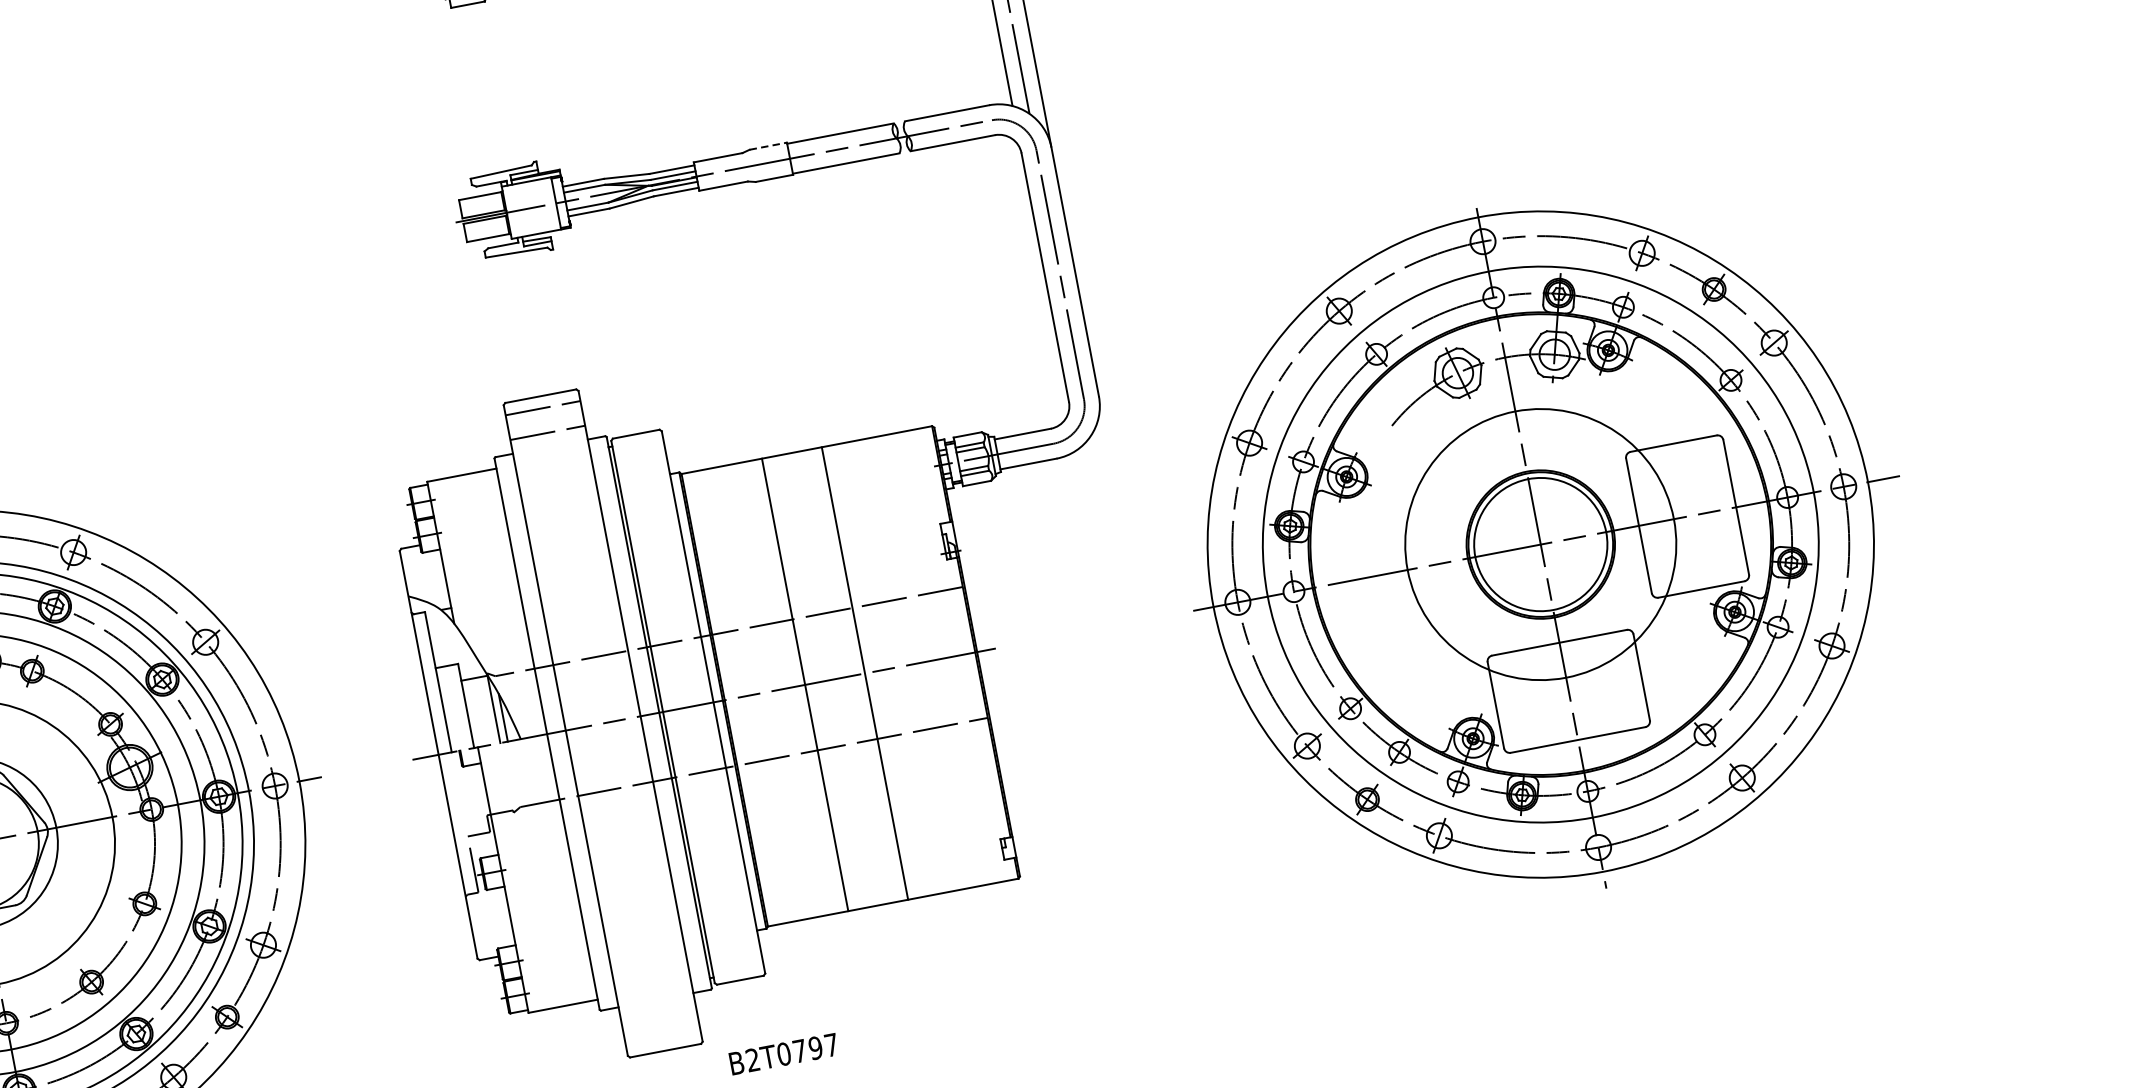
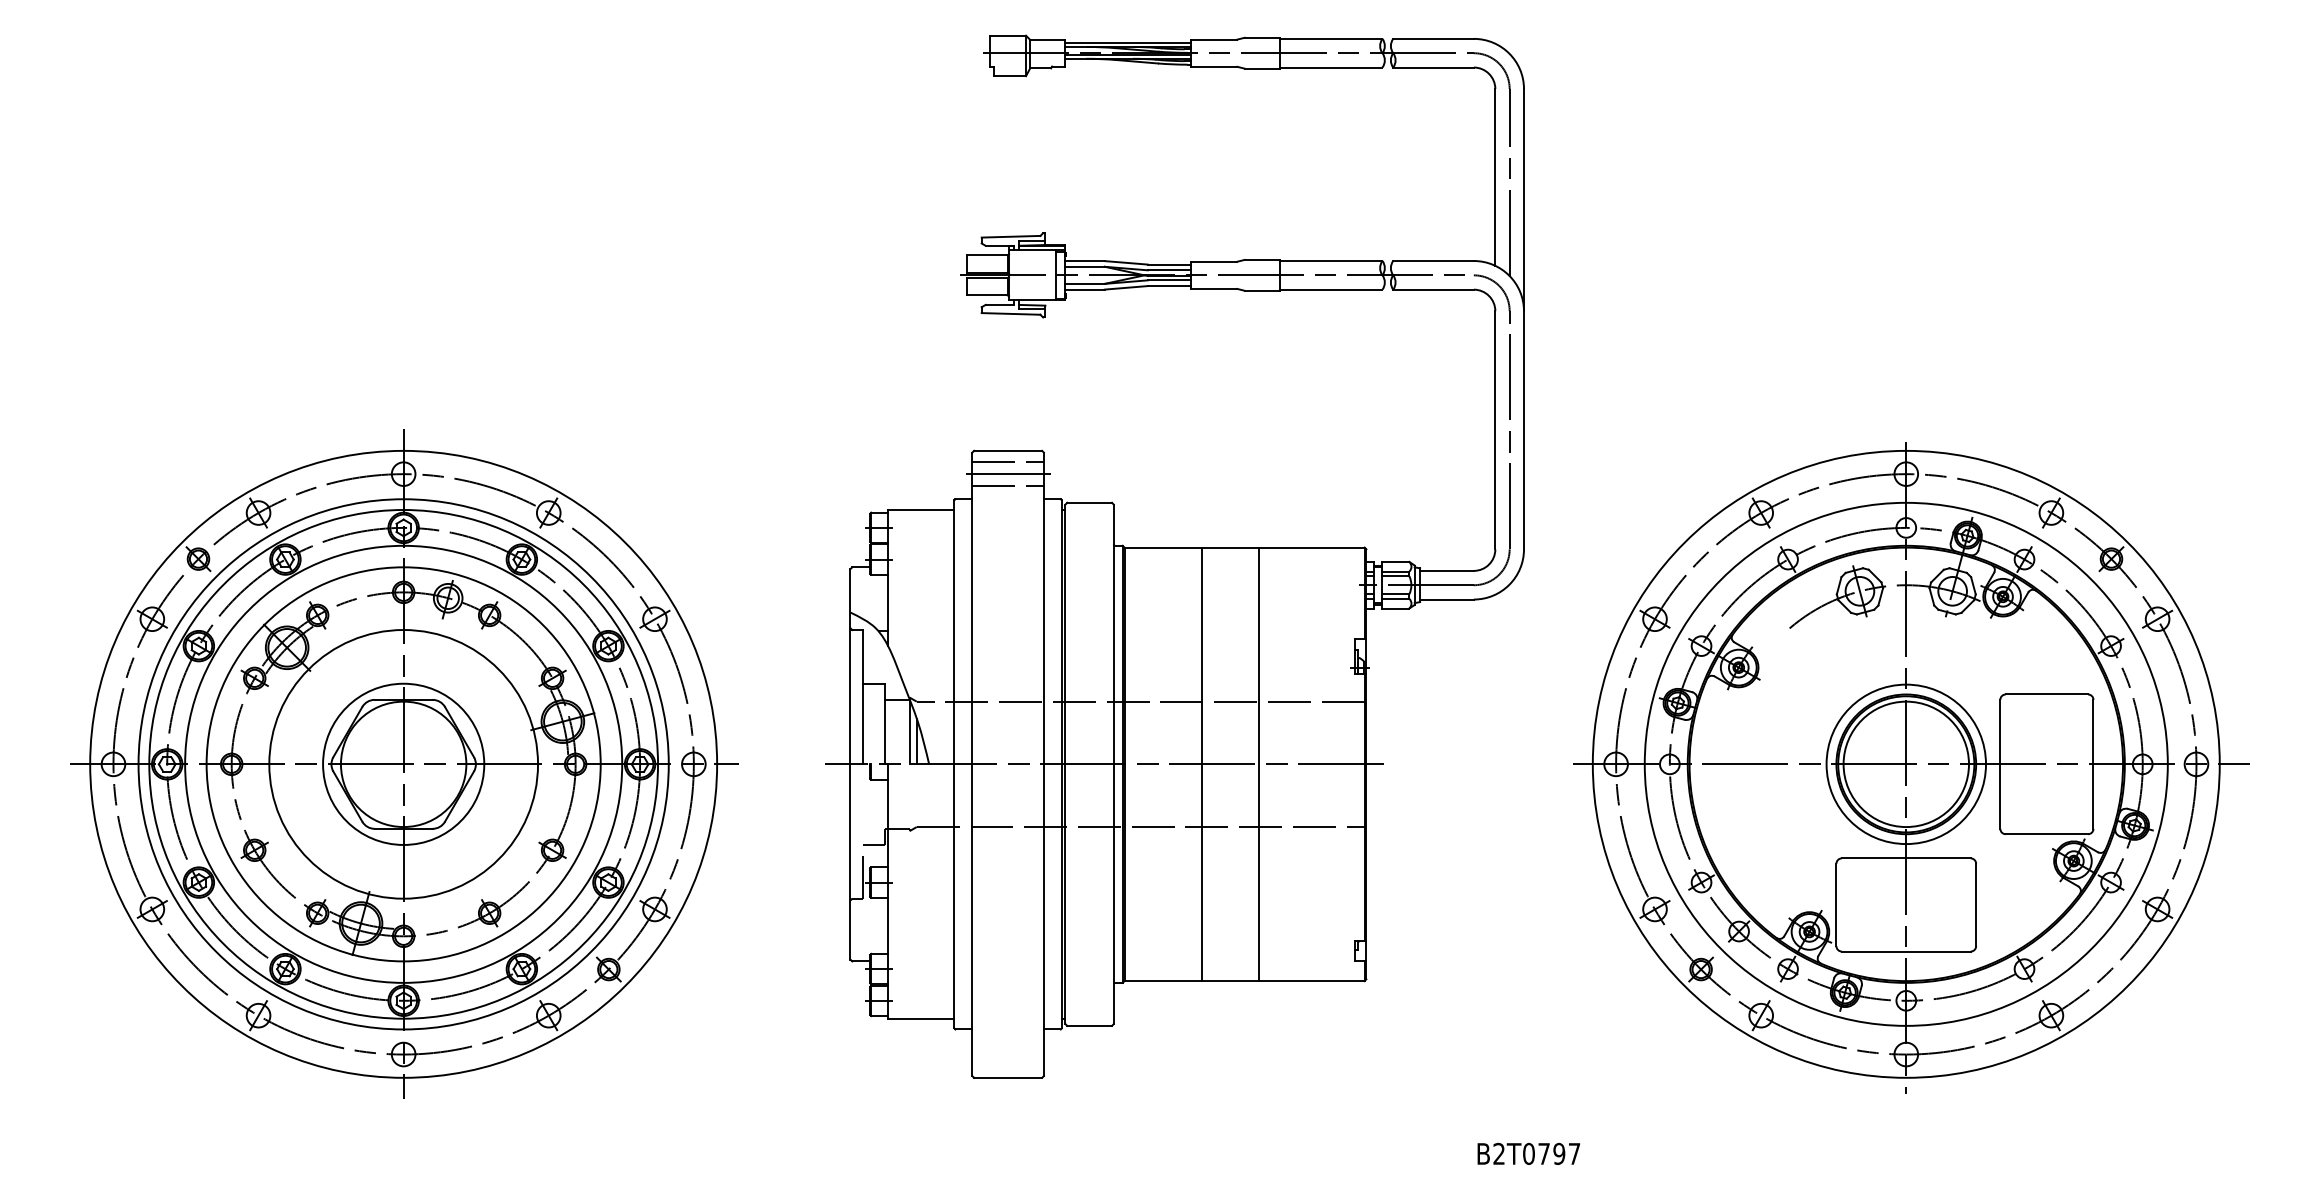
line: (768, 145) -> (1262, 259), dashed -> solid
line: (545, 420) -> (1008, 474), added
circle: (1541, 544) -> (1906, 764), size x0.62
text: (783, 1053) -> (1528, 1153), moved

